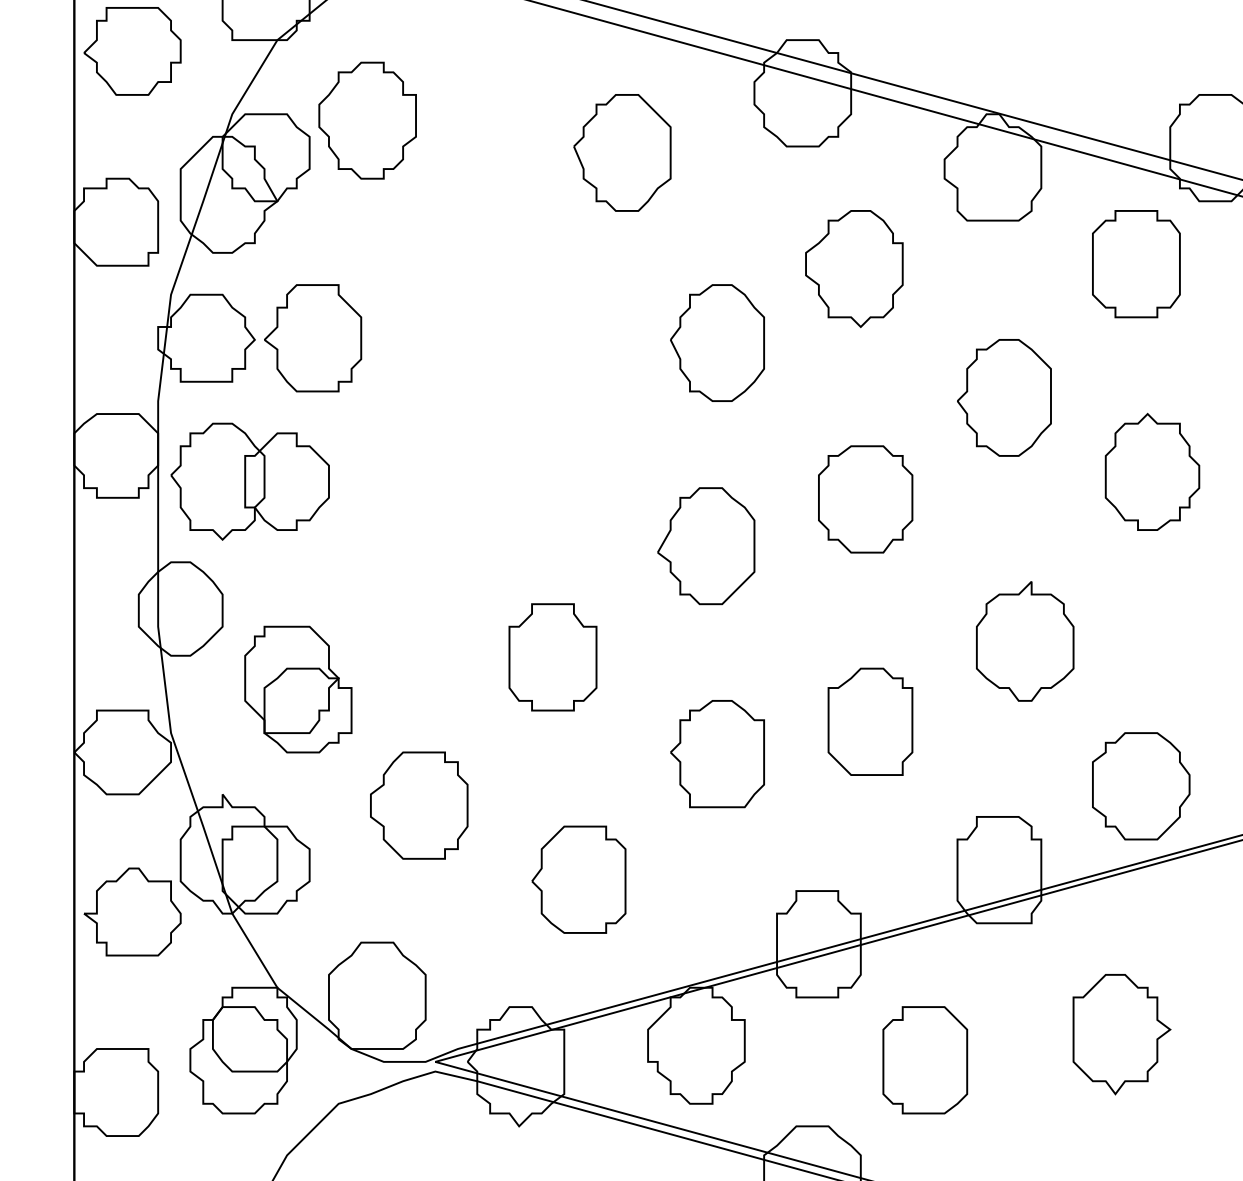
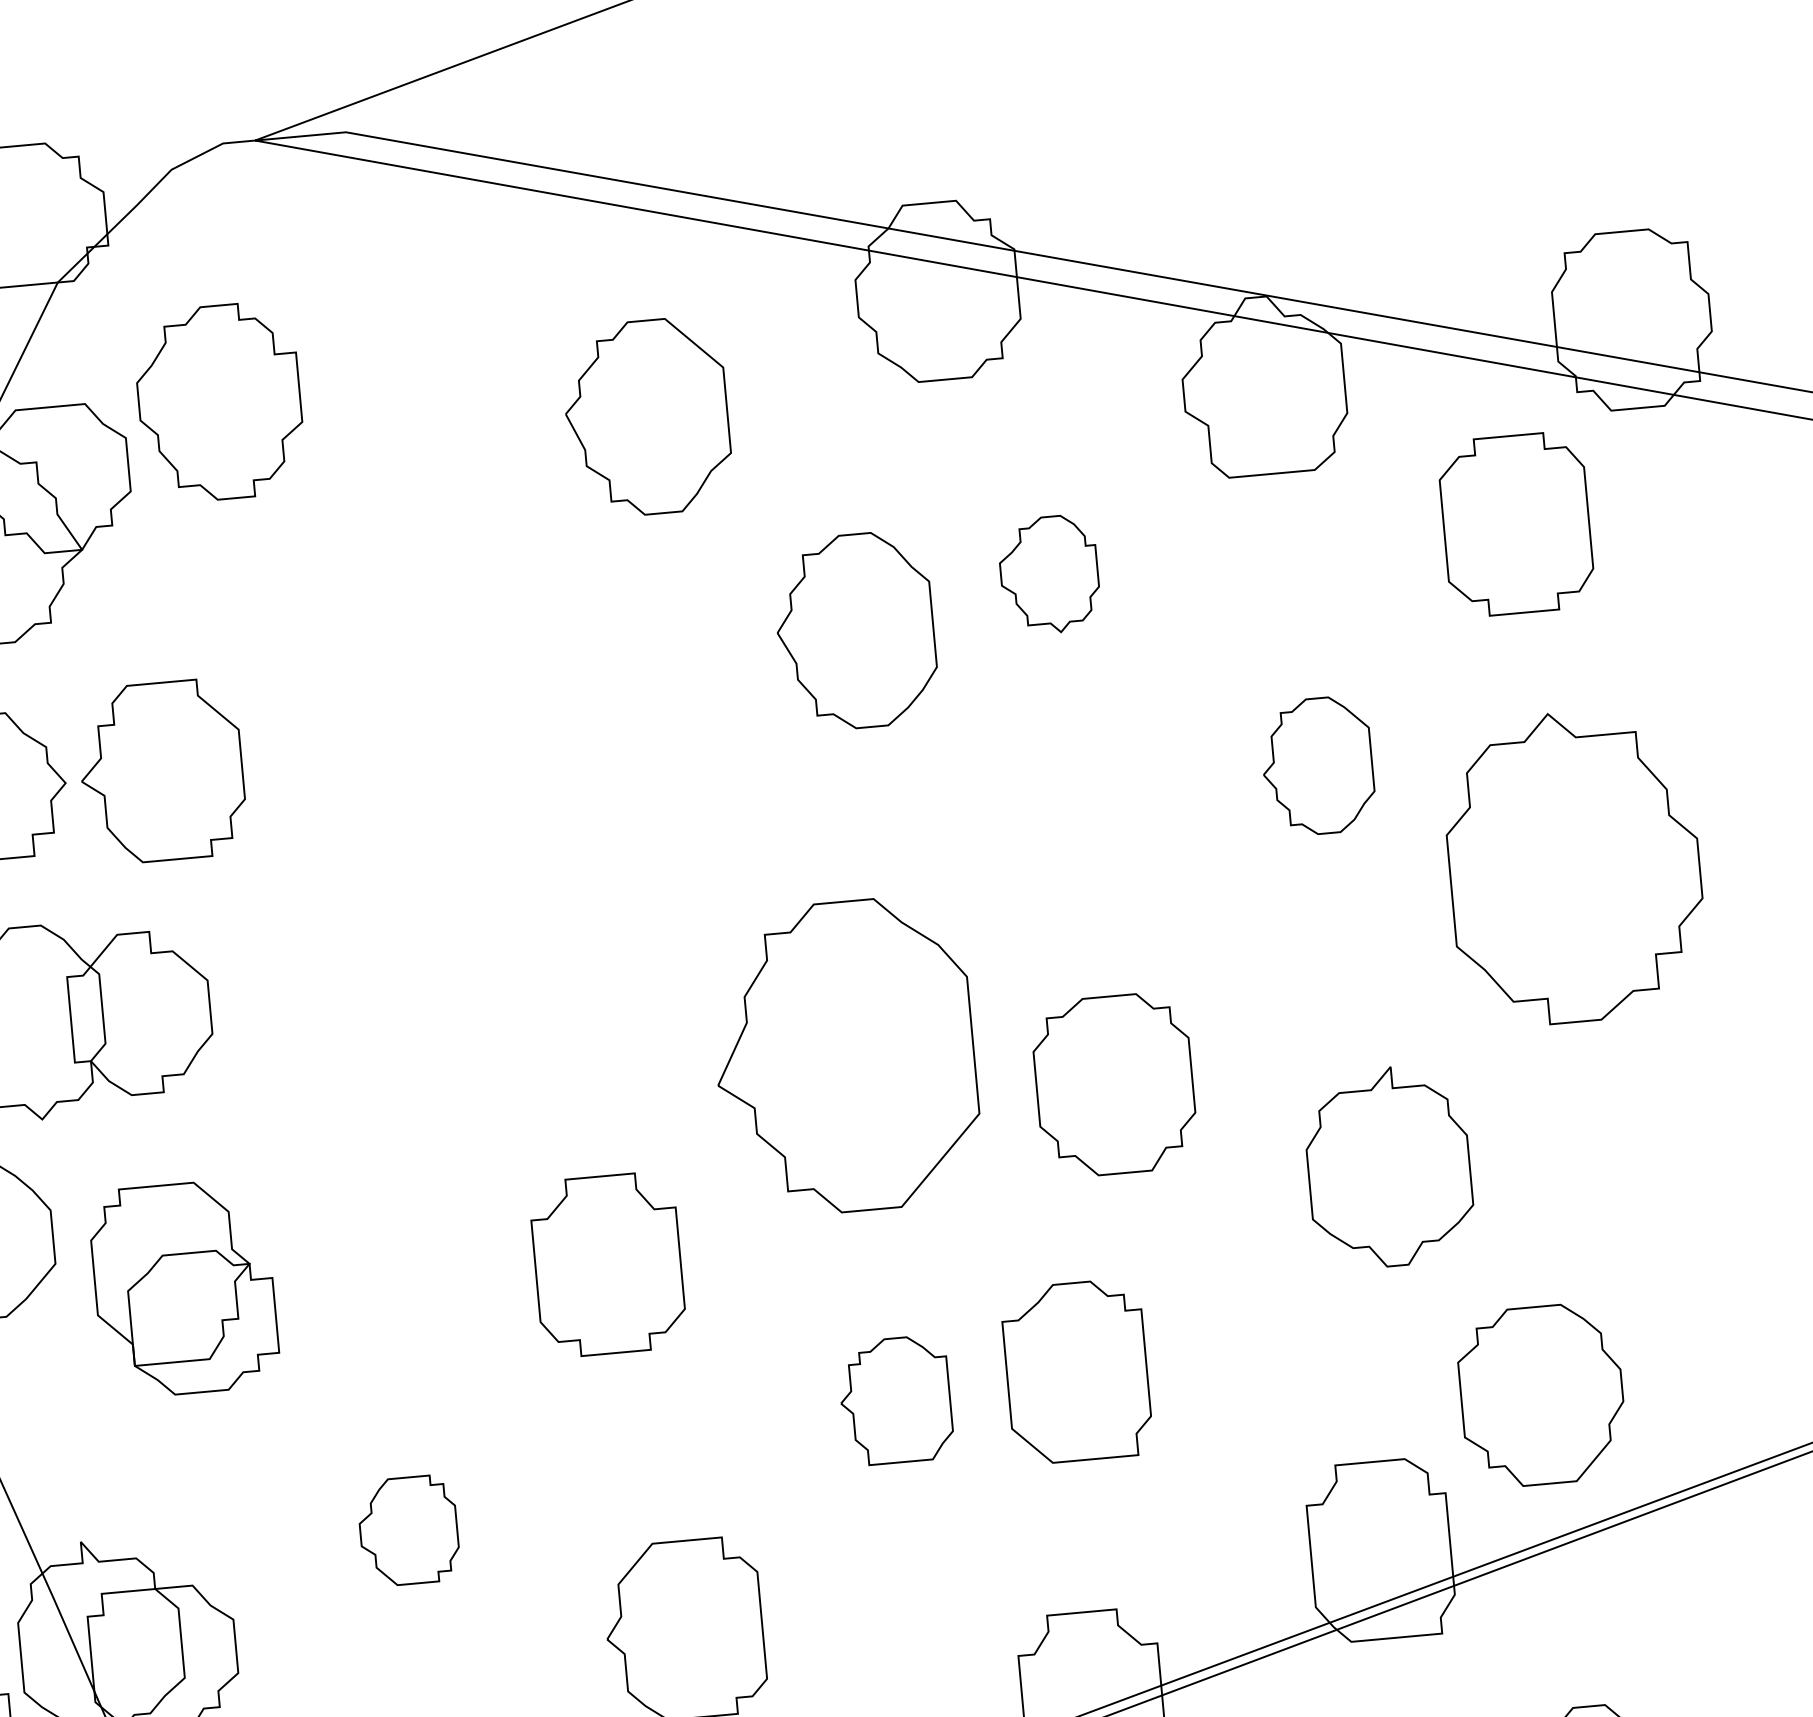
part: (854, 268) -> (1049, 574), size x0.6
part: (717, 342) -> (855, 630), moved
part: (1004, 397) -> (1317, 765), size x0.7
part: (1152, 471) -> (1574, 865), size x1.6
part: (865, 499) -> (1114, 1085), moved
part: (706, 546) -> (846, 1057), size x1.6
part: (298, 689) -> (184, 1288), moved
part: (870, 721) -> (1076, 1371), moved
part: (717, 754) -> (895, 1401), size x0.7
part: (1141, 786) -> (1542, 1395), moved
part: (419, 805) -> (409, 1530), size x0.6

